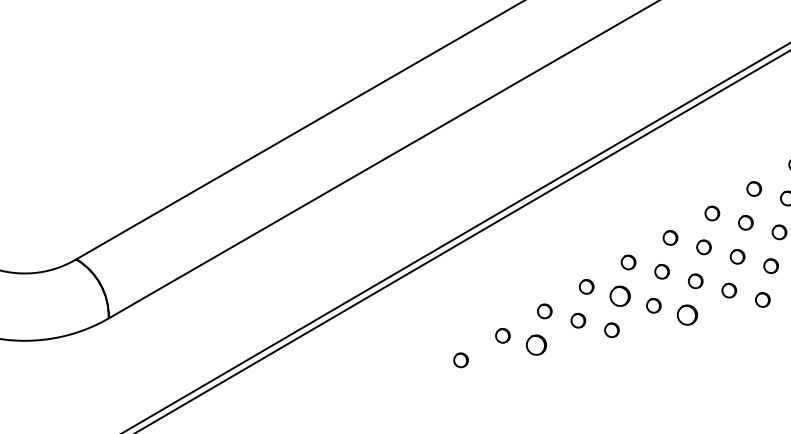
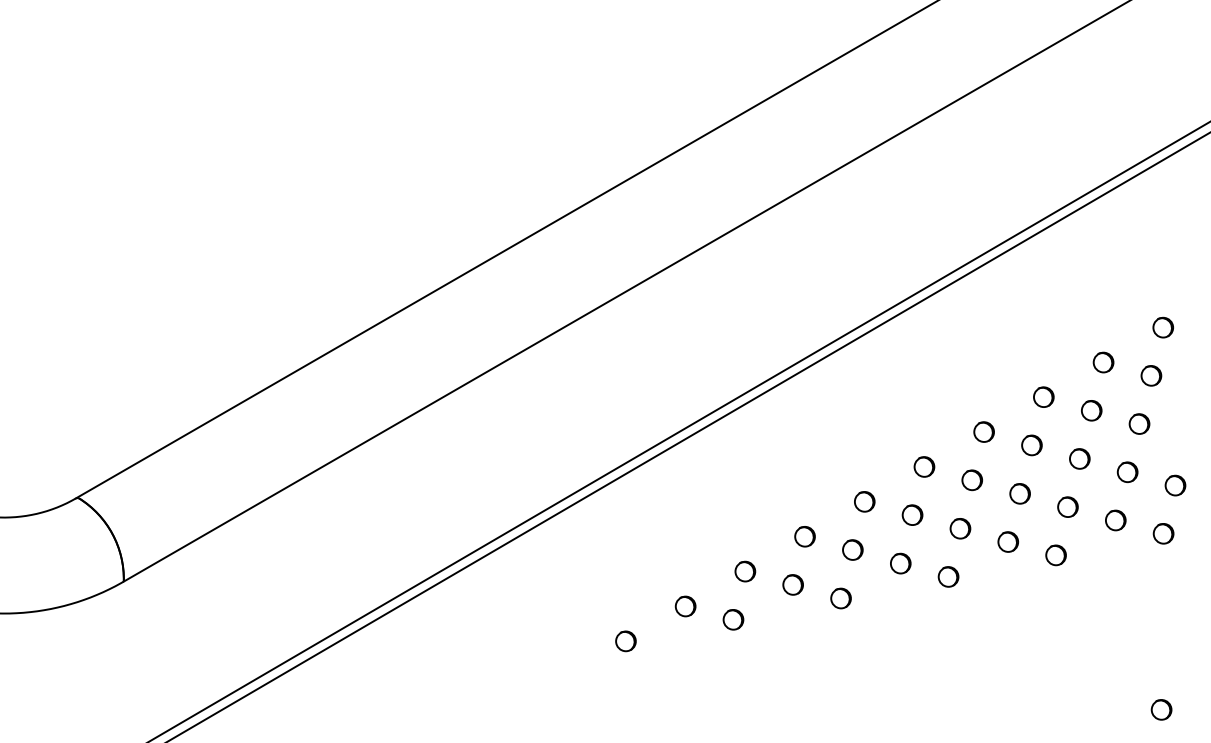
circle: (620, 295) -> (852, 549), size x0.71
part: (687, 314) -> (948, 576), size x0.71
part: (536, 344) -> (733, 619), size x0.71

